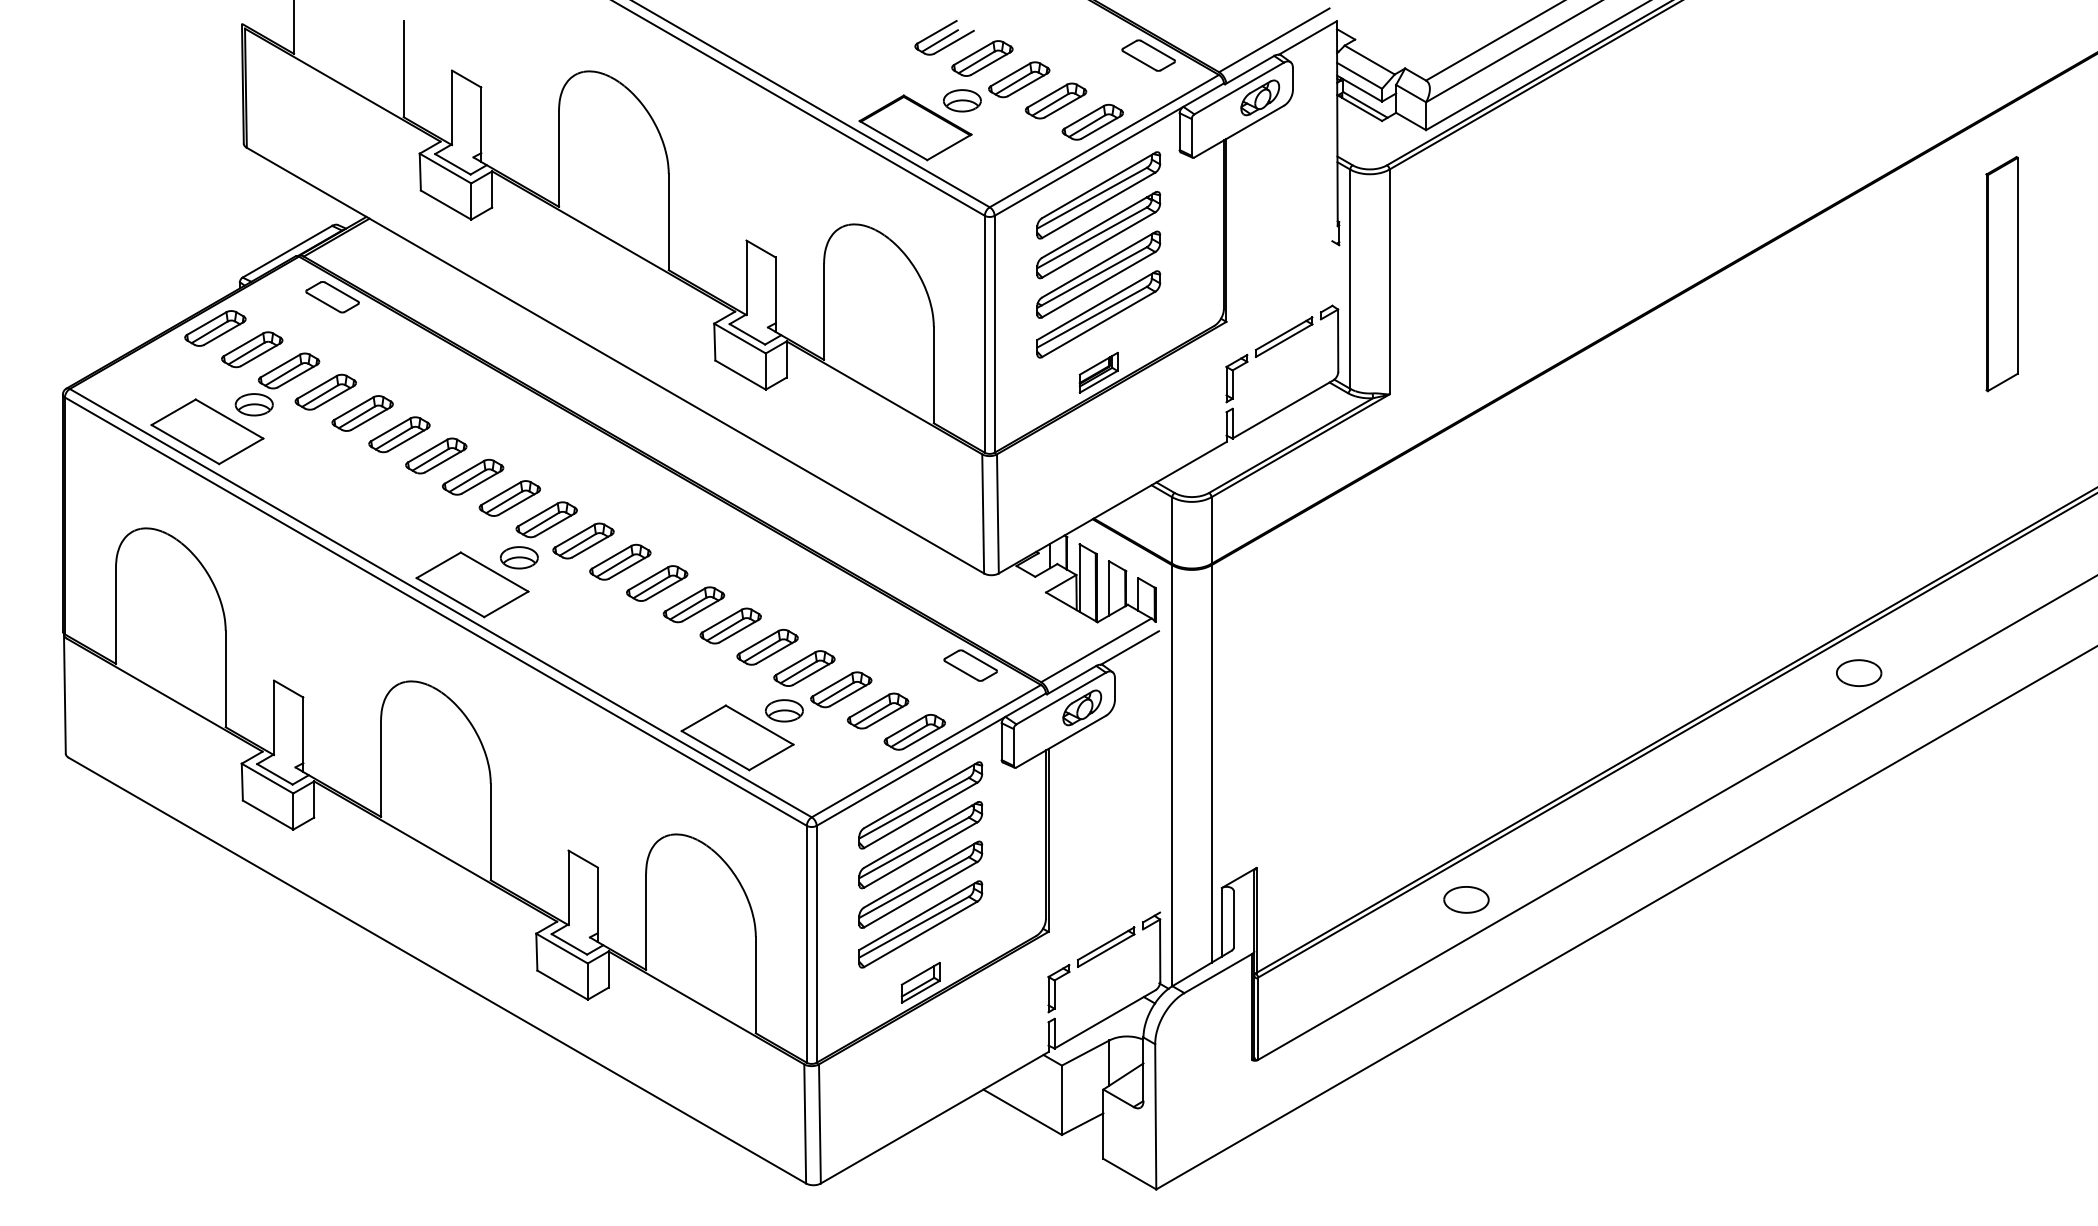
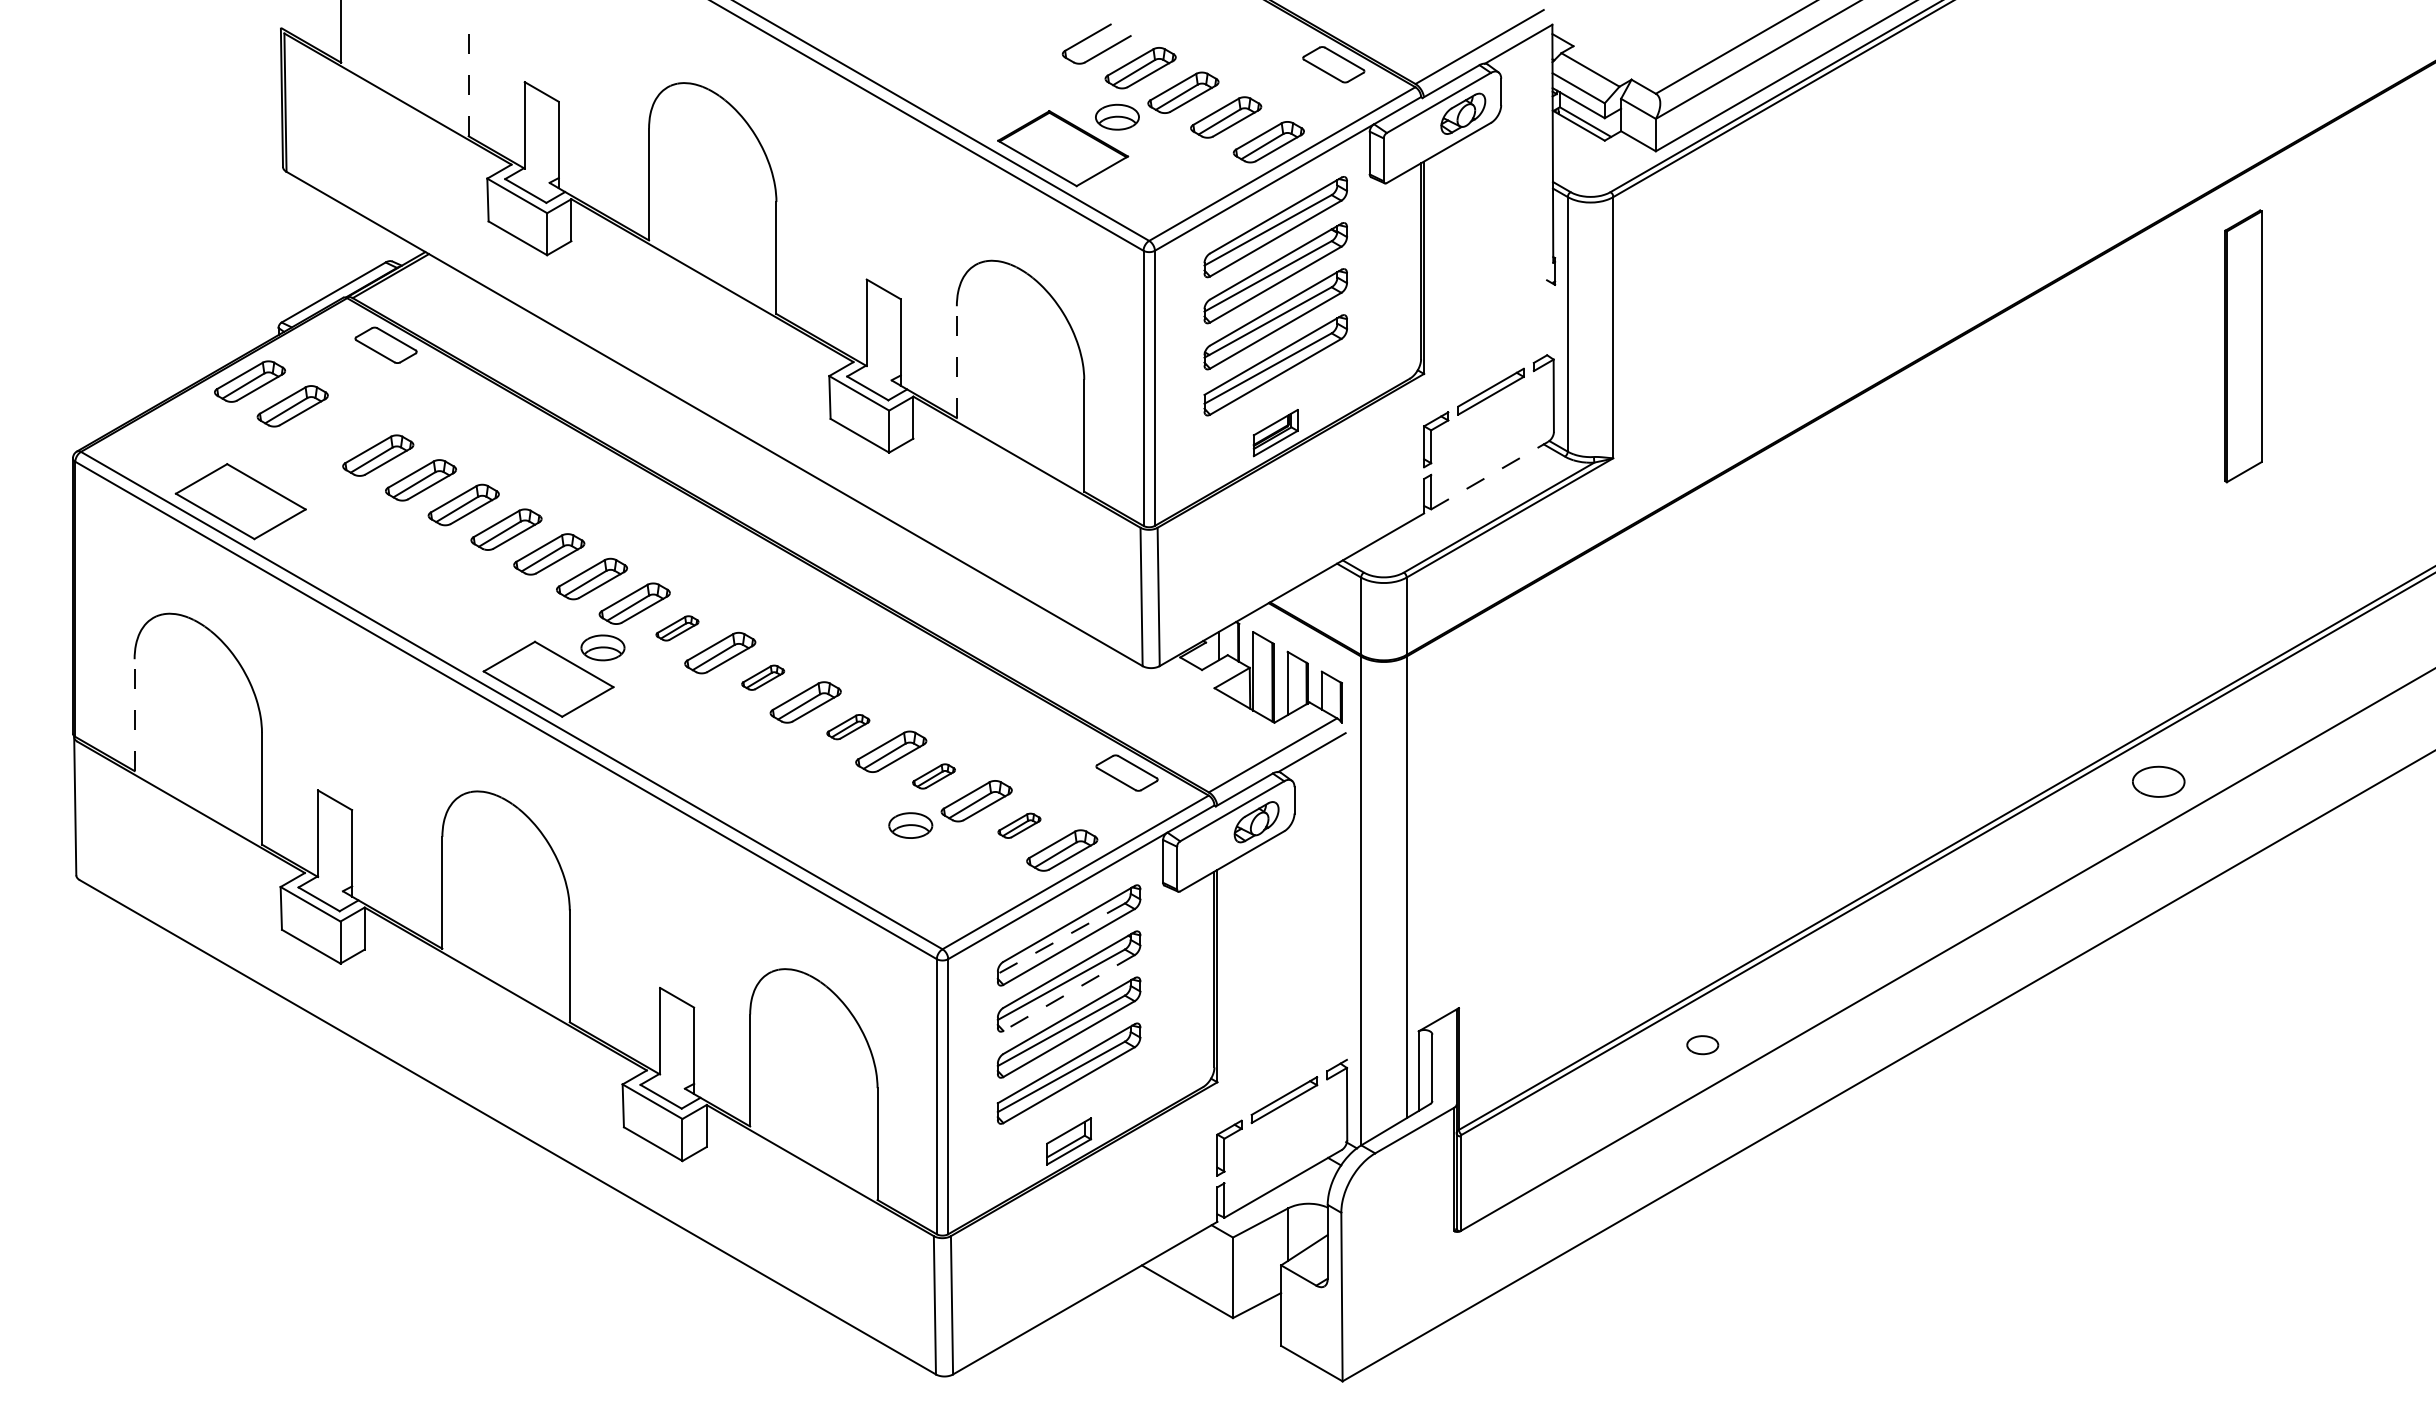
line: (939, 40) -> (1090, 47), removed
line: (403, 68) -> (468, 79), solid -> dashed
part: (2001, 274) -> (2242, 346), moved
line: (824, 311) -> (957, 361), solid -> dashed
part: (277, 384) -> (322, 446), removed
line: (1283, 409) -> (1490, 475), solid -> dashed
part: (583, 540) -> (677, 627), size x0.6
part: (657, 583) -> (763, 677), size x0.6
line: (116, 615) -> (135, 714), solid -> dashed
part: (730, 625) -> (848, 726), size x0.6
part: (804, 668) -> (934, 776), size x0.6
part: (877, 710) -> (1018, 825), size x0.6
part: (737, 737) -> (856, 856), removed
line: (914, 808) -> (1061, 939), solid -> dashed
line: (920, 855) -> (1068, 993), solid -> dashed
part: (1466, 899) -> (1702, 1044), size x0.6

